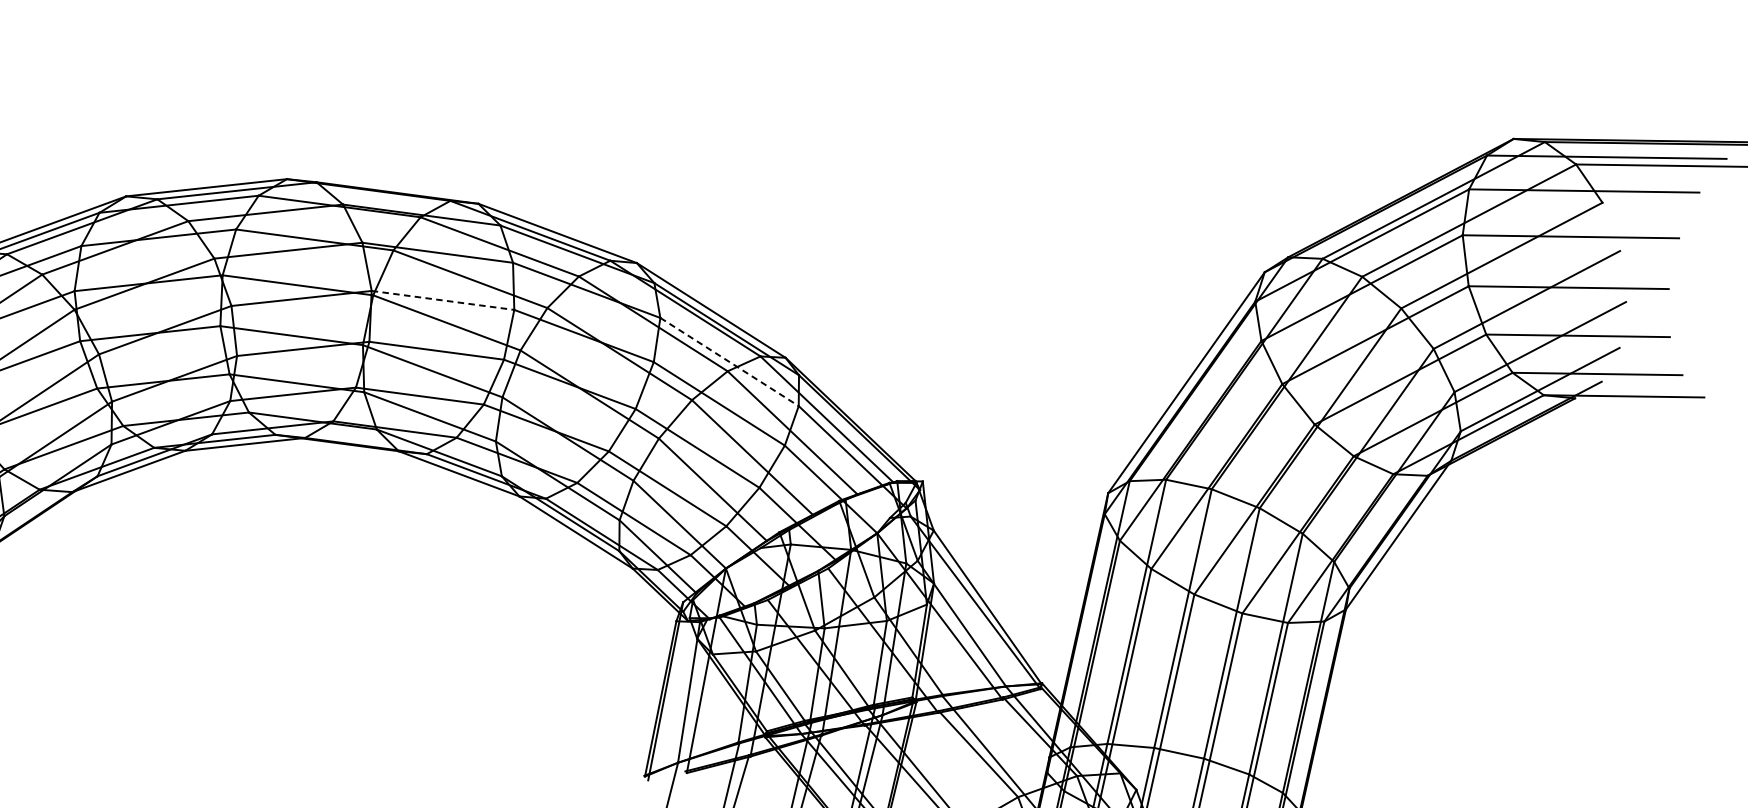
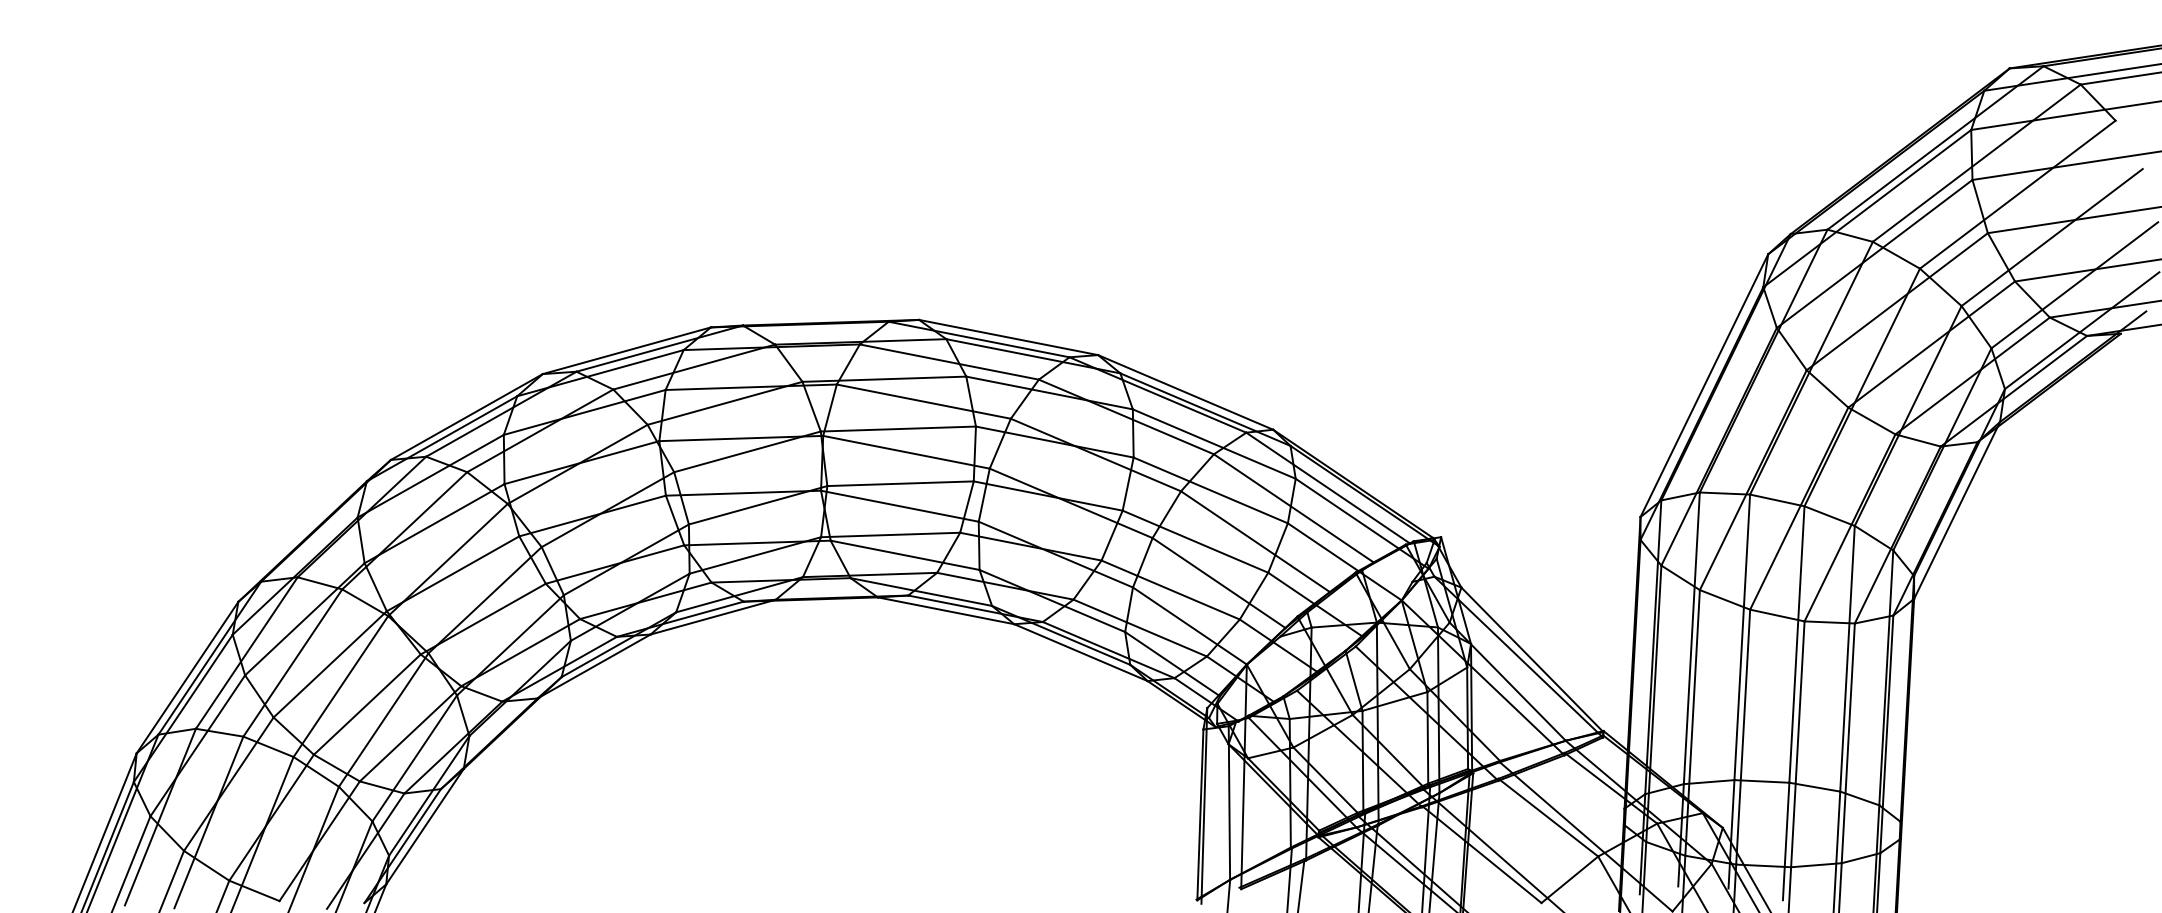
line: (443, 300) -> (898, 429), dashed -> solid
line: (729, 362) -> (1214, 444), dashed -> solid

